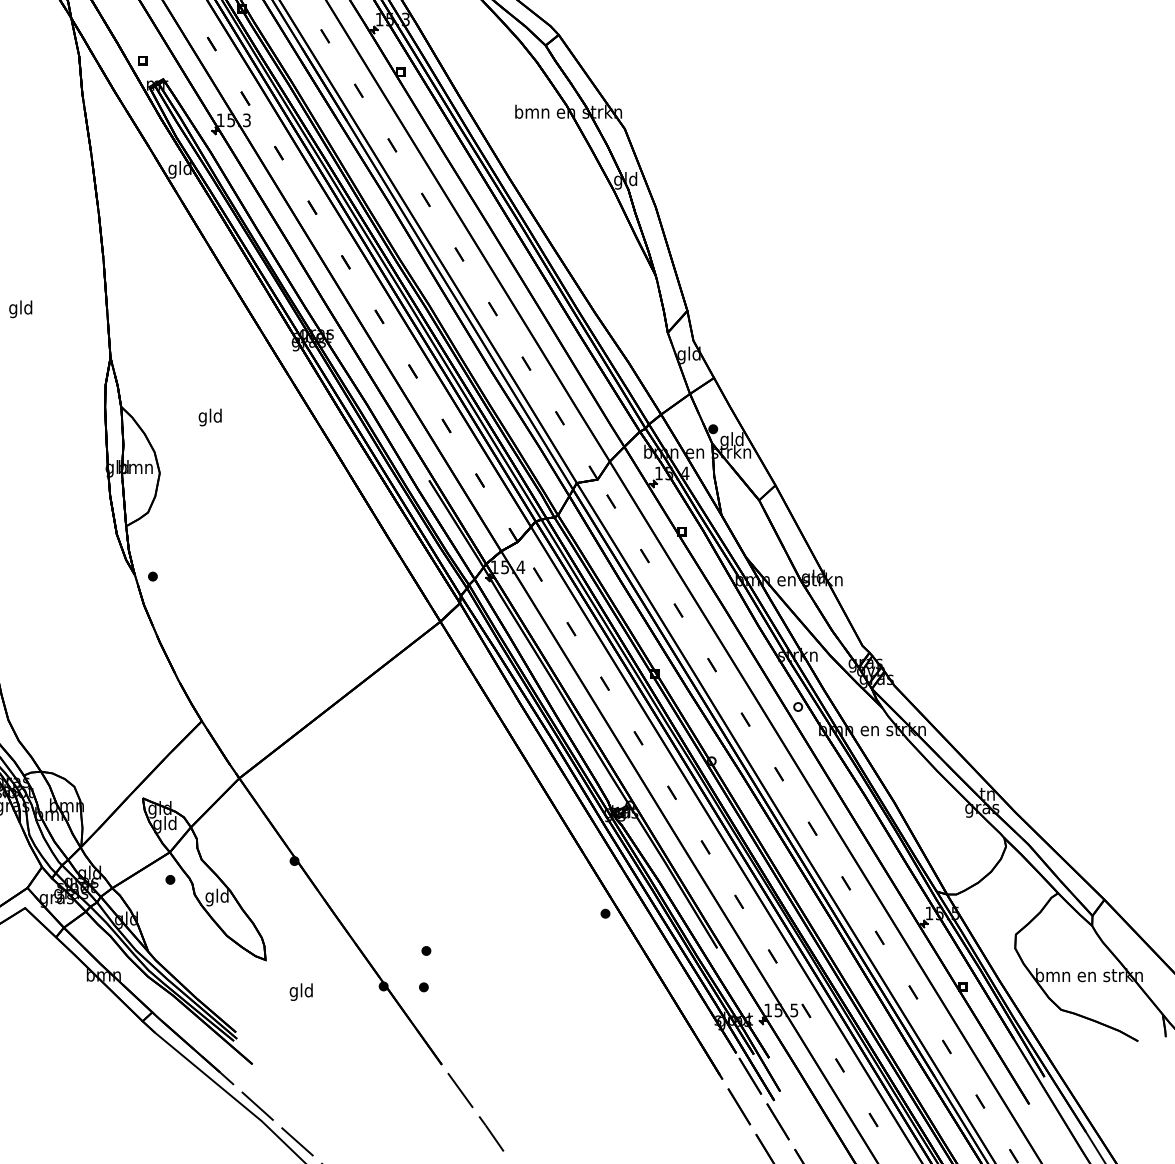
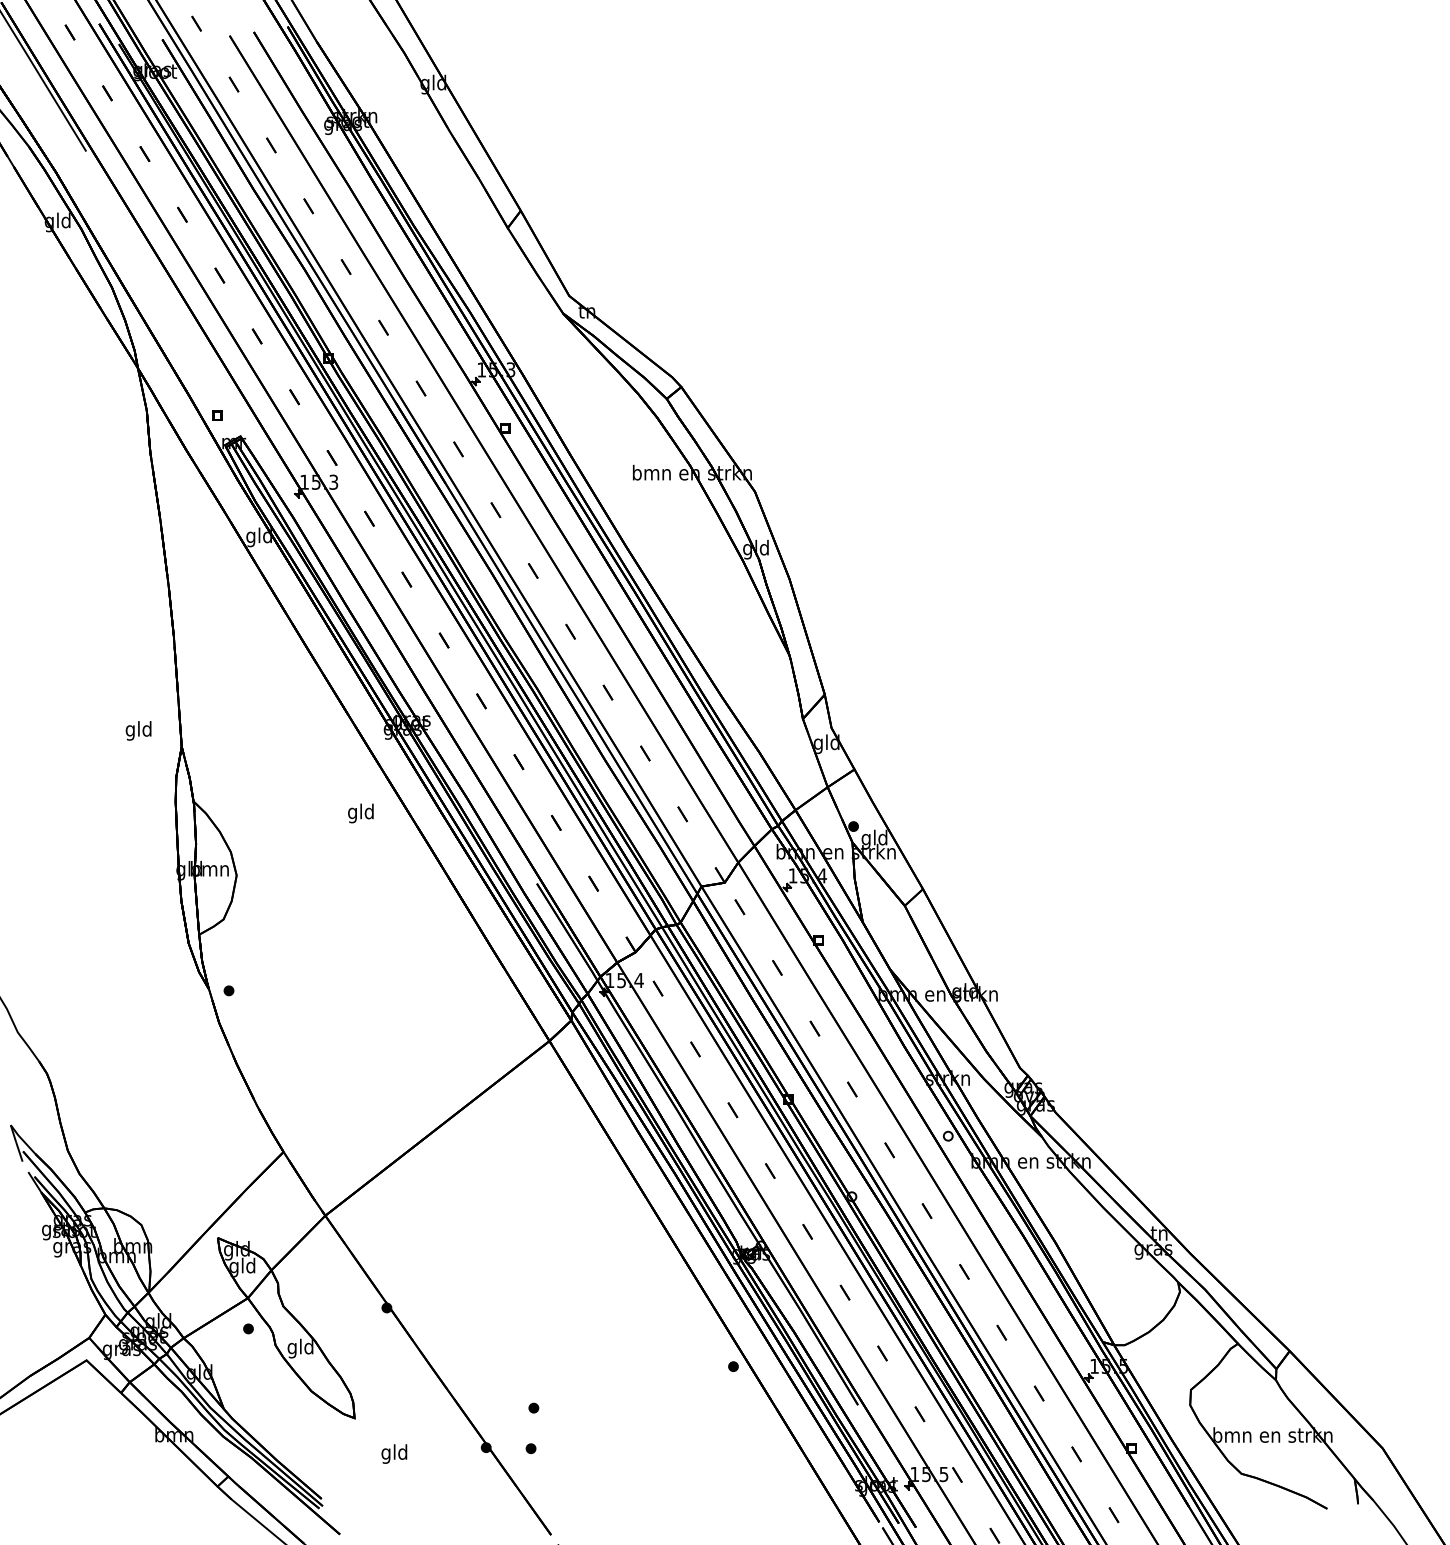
text: (20, 308) -> (138, 730), moved
text: (209, 417) -> (360, 813), moved

